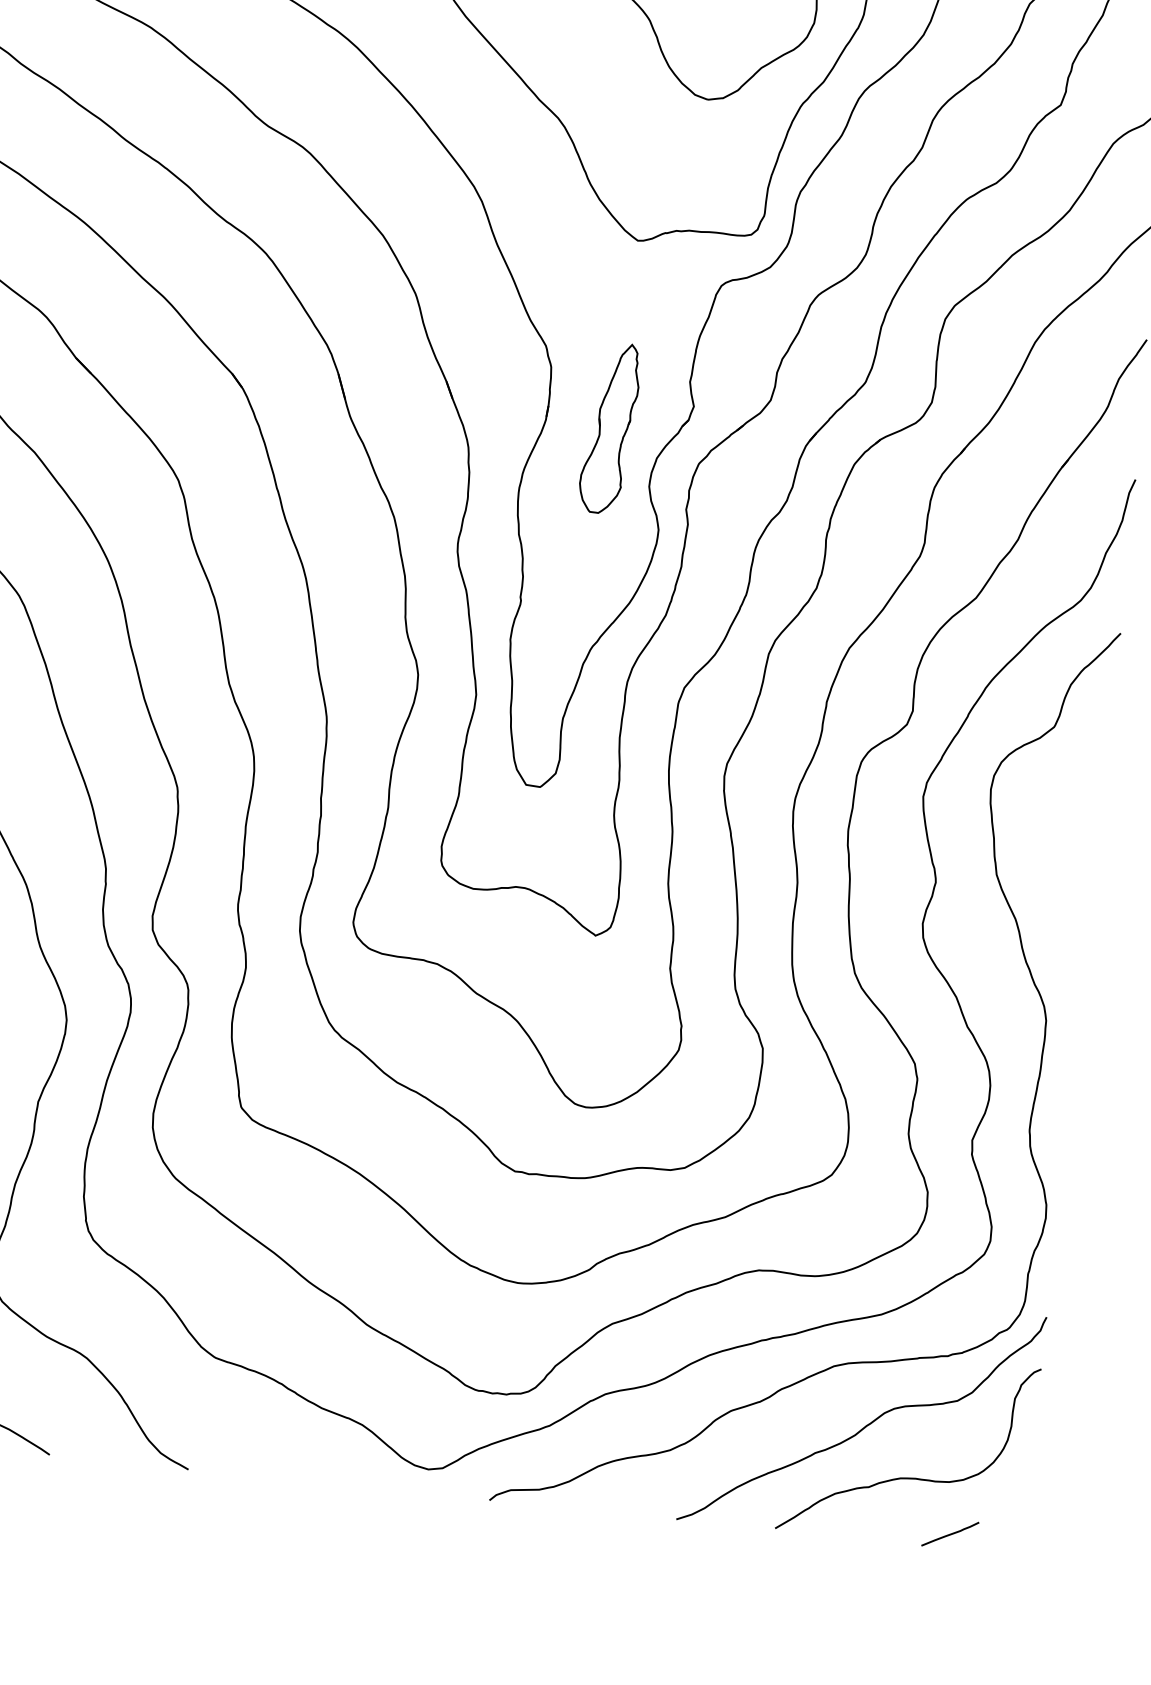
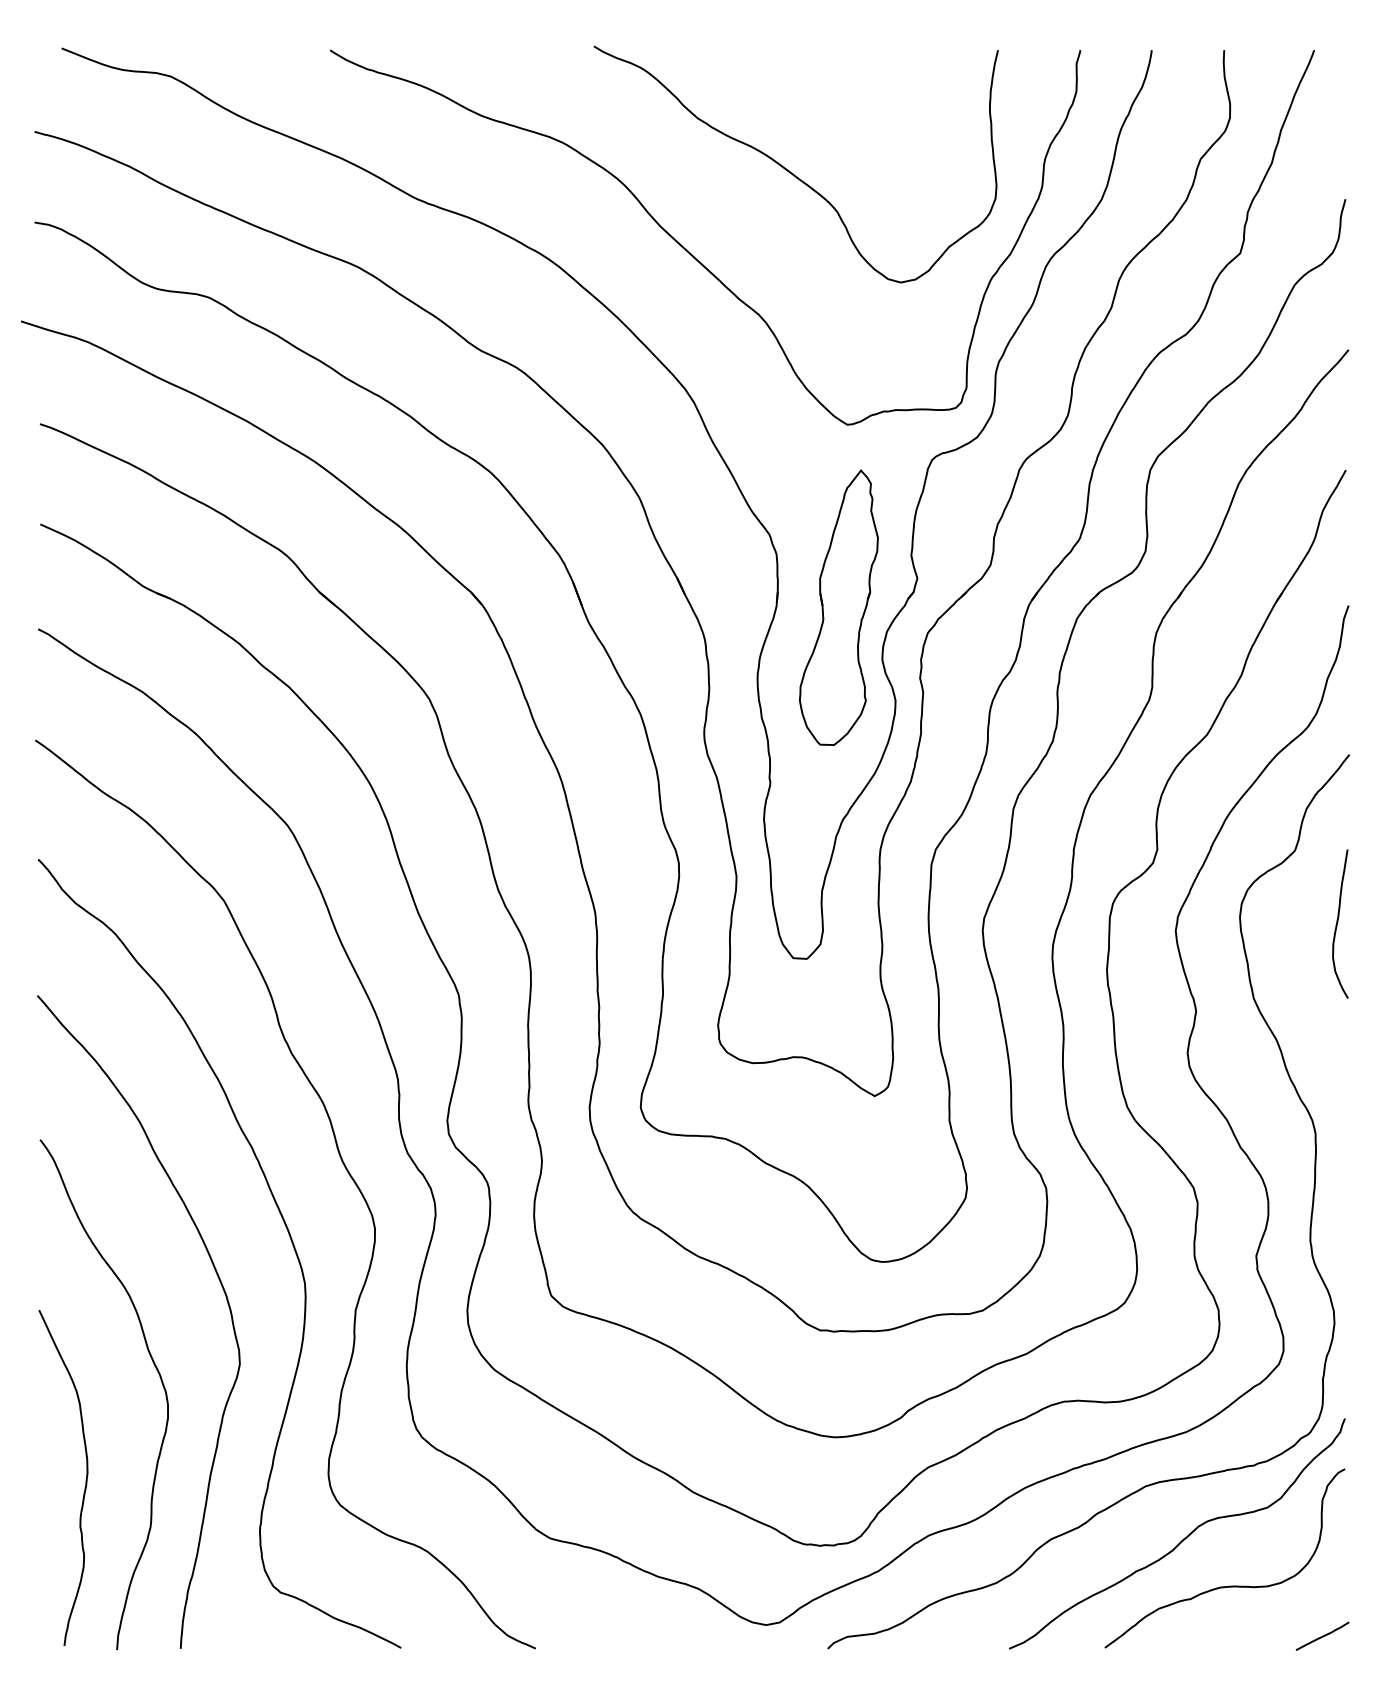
part: (609, 428) -> (838, 607), size x1.67
curve: (1091, 805) -> (1338, 922), added
line: (950, 1533) -> (1322, 1635), moved

